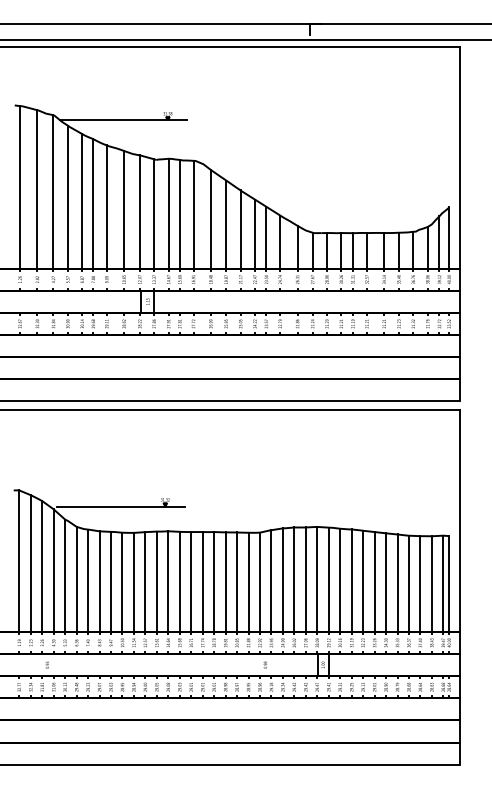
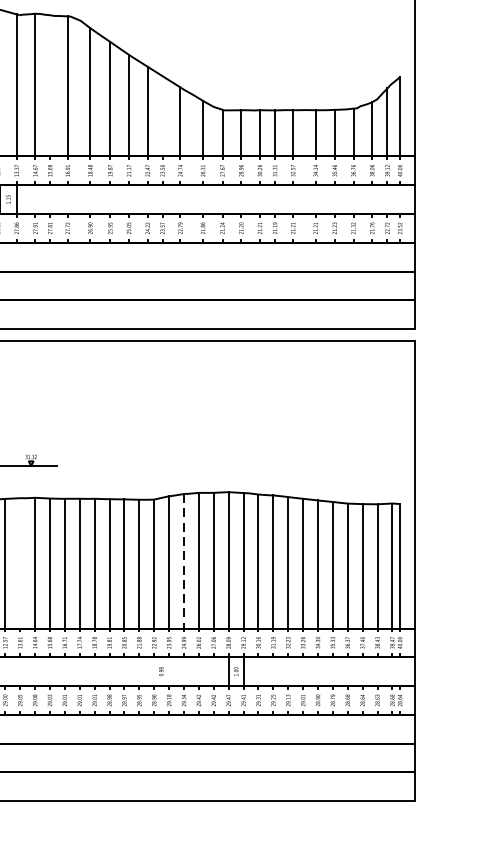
line: (179, 213) -> (49, 84), removed
line: (266, 237) -> (162, 116), removed
line: (282, 580) -> (183, 561), solid -> dashed
line: (156, 581) -> (19, 563), removed

